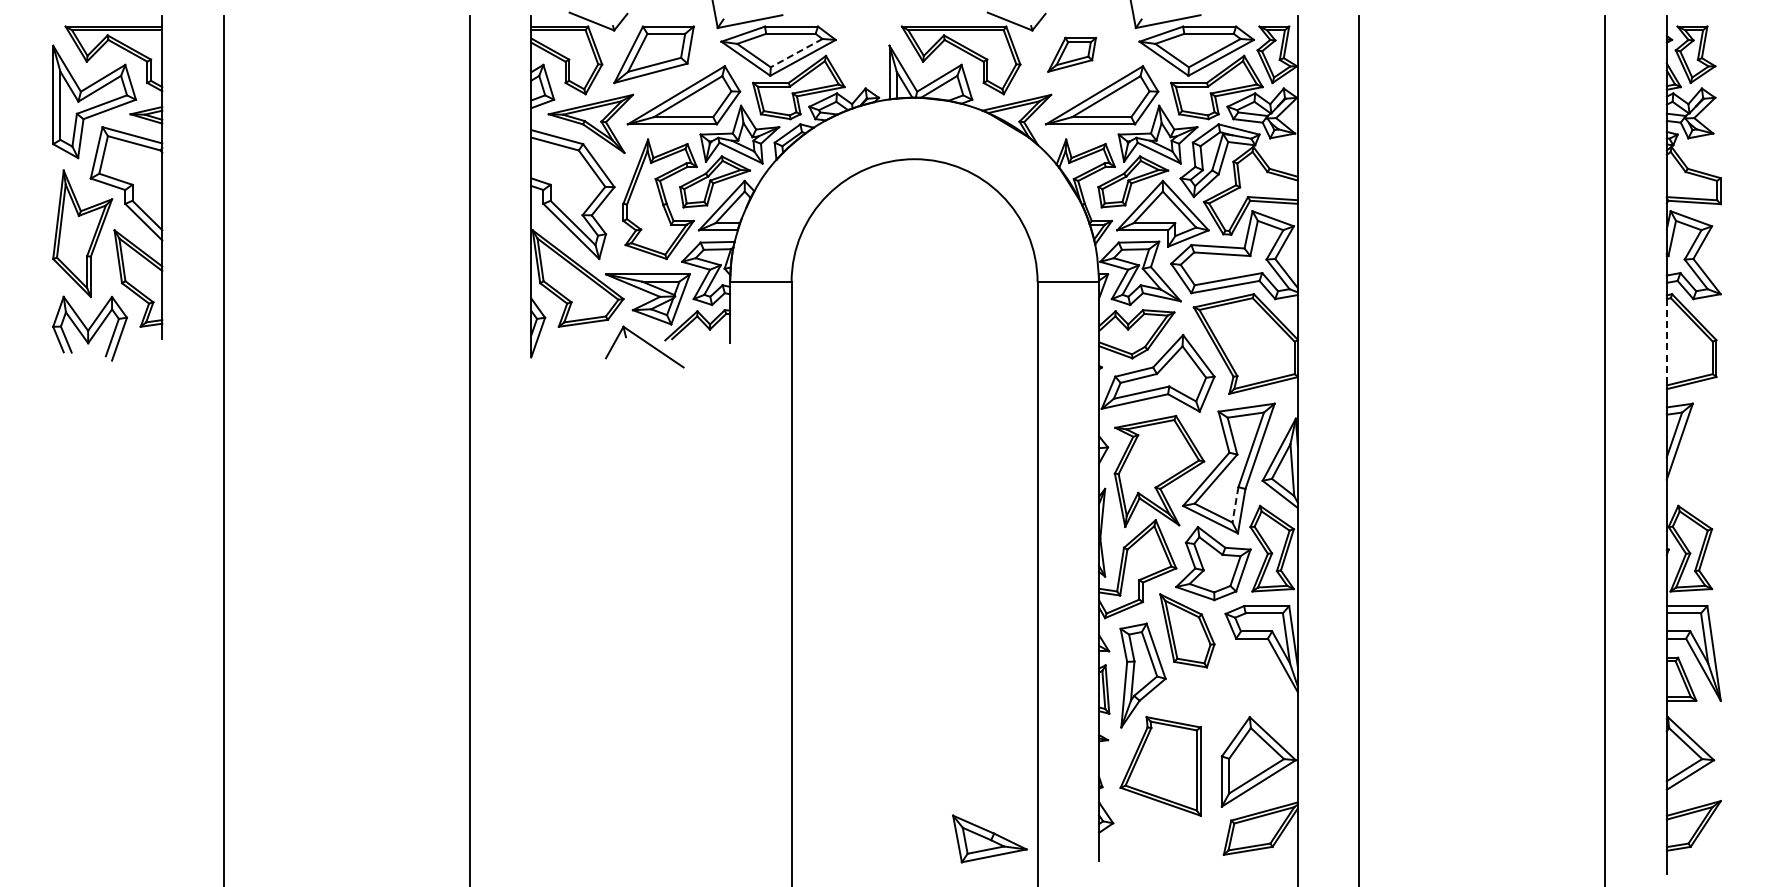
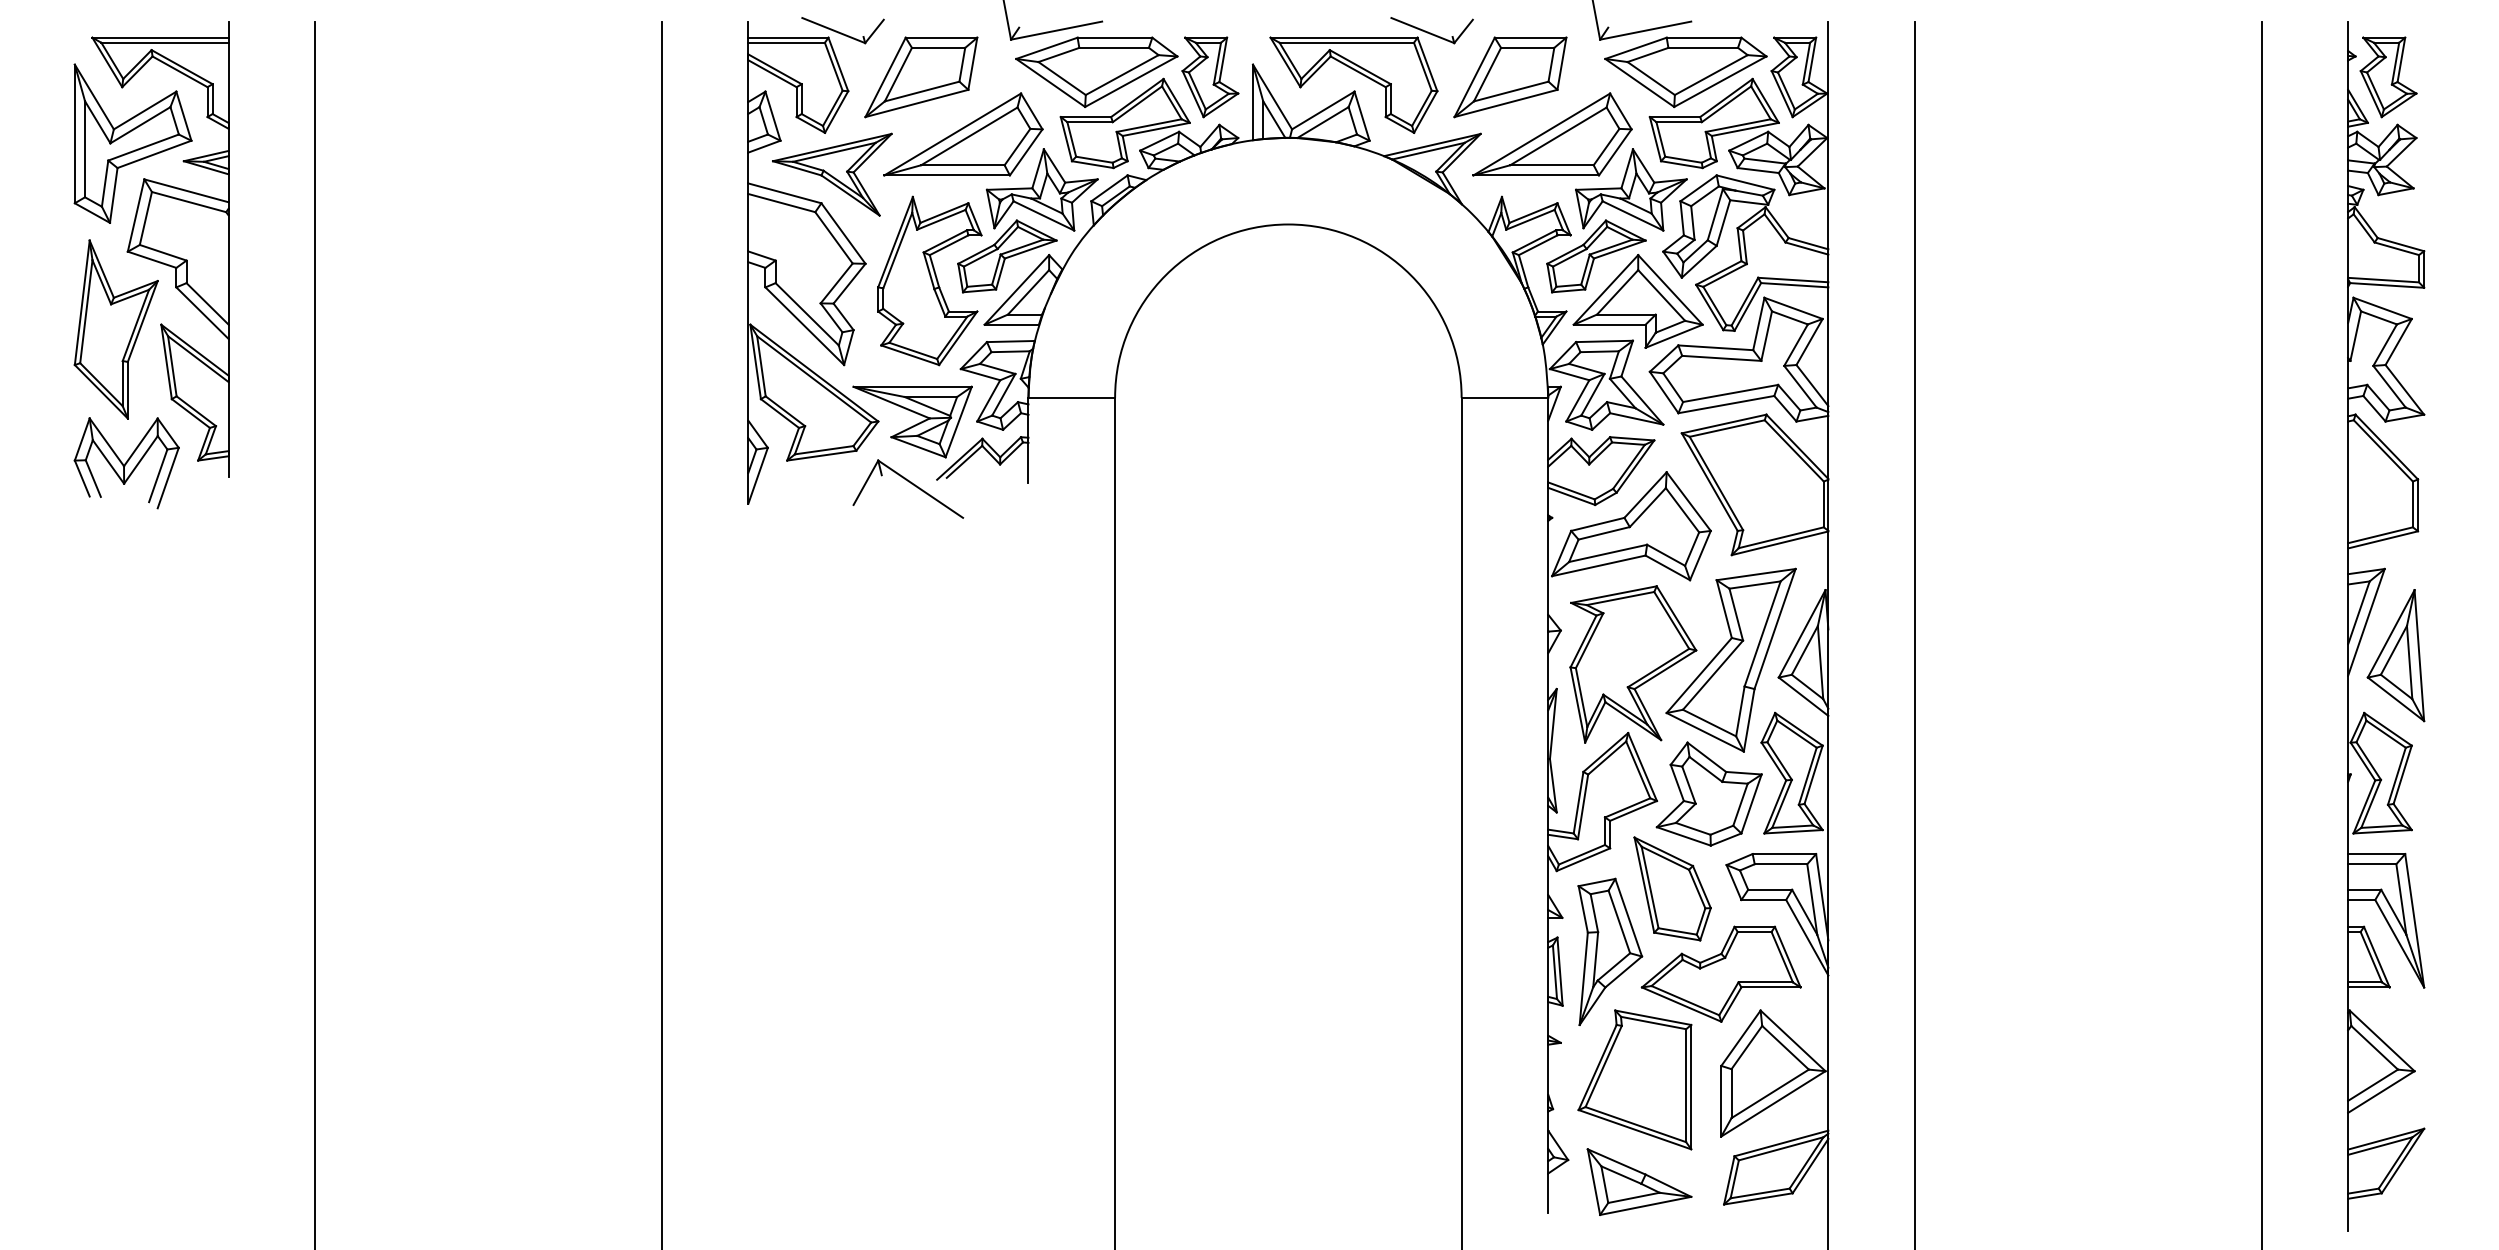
line: (796, 53) -> (1122, 75), dashed -> solid
part: (859, 54) -> (1210, 76), added
part: (1071, 54) -> (1509, 76), size x1.67
line: (1666, 342) -> (2347, 482), dashed -> solid
part: (1700, 464) -> (2395, 654), added
line: (1235, 504) -> (1740, 710), dashed -> solid
part: (1221, 691) -> (1720, 974), added
part: (989, 838) -> (1639, 1181), moved

